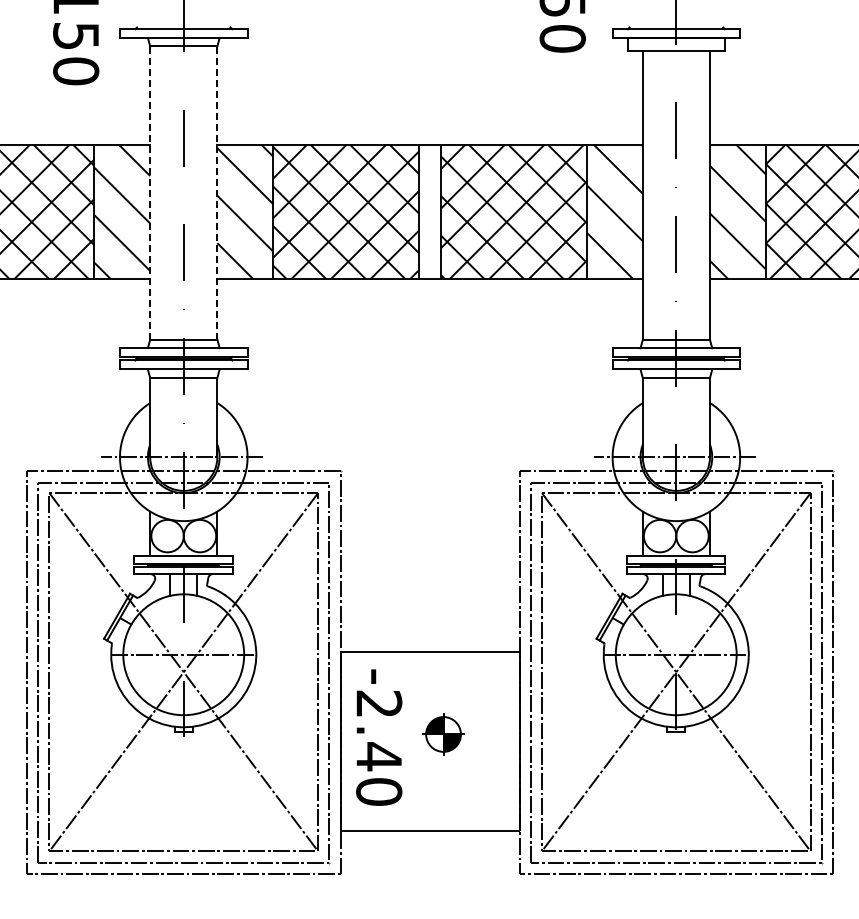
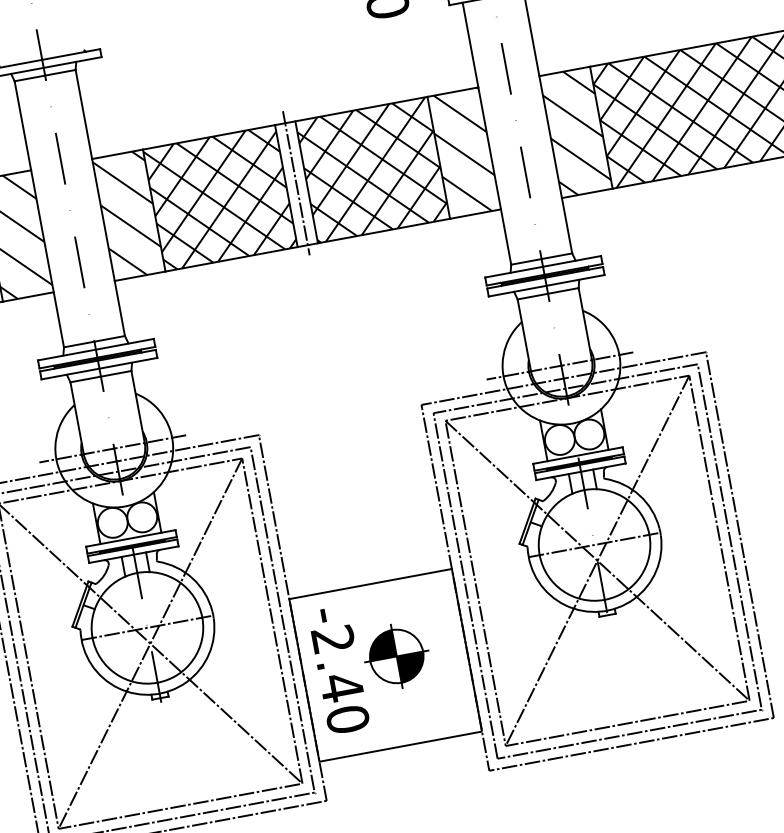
line: (150, 193) -> (39, 214), dashed -> solid
line: (217, 193) -> (100, 203), dashed -> solid
line: (430, 210) -> (296, 182), added
part: (443, 734) -> (396, 656), size x1.67

